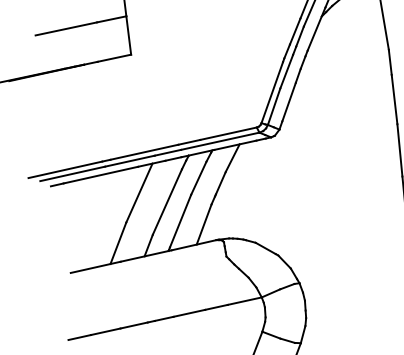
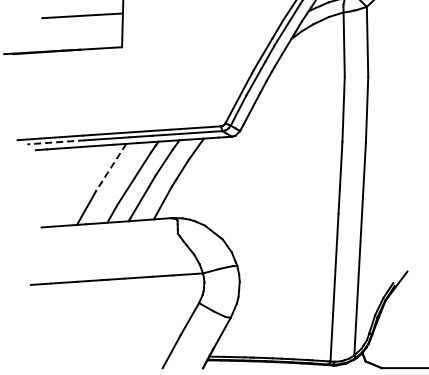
line: (73, 174) -> (56, 142), solid -> dashed
line: (138, 194) -> (110, 168), solid -> dashed

